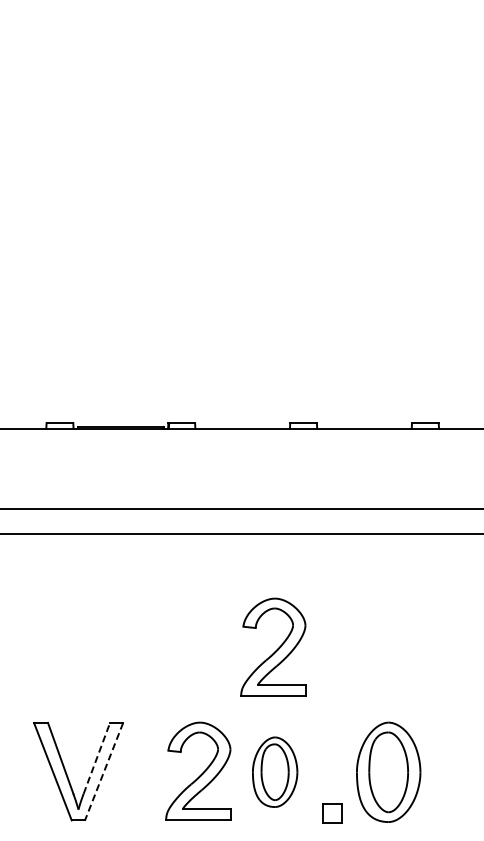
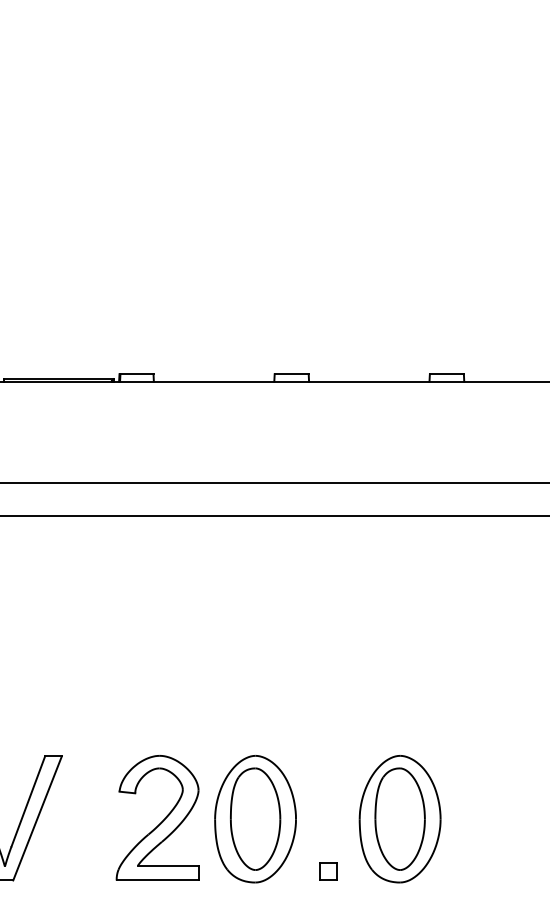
part: (273, 646) -> (253, 658), removed
line: (96, 758) -> (27, 801), dashed -> solid
part: (274, 771) -> (254, 818), size x1.43
line: (103, 772) -> (36, 819), dashed -> solid
part: (332, 813) -> (328, 871), size x0.71

